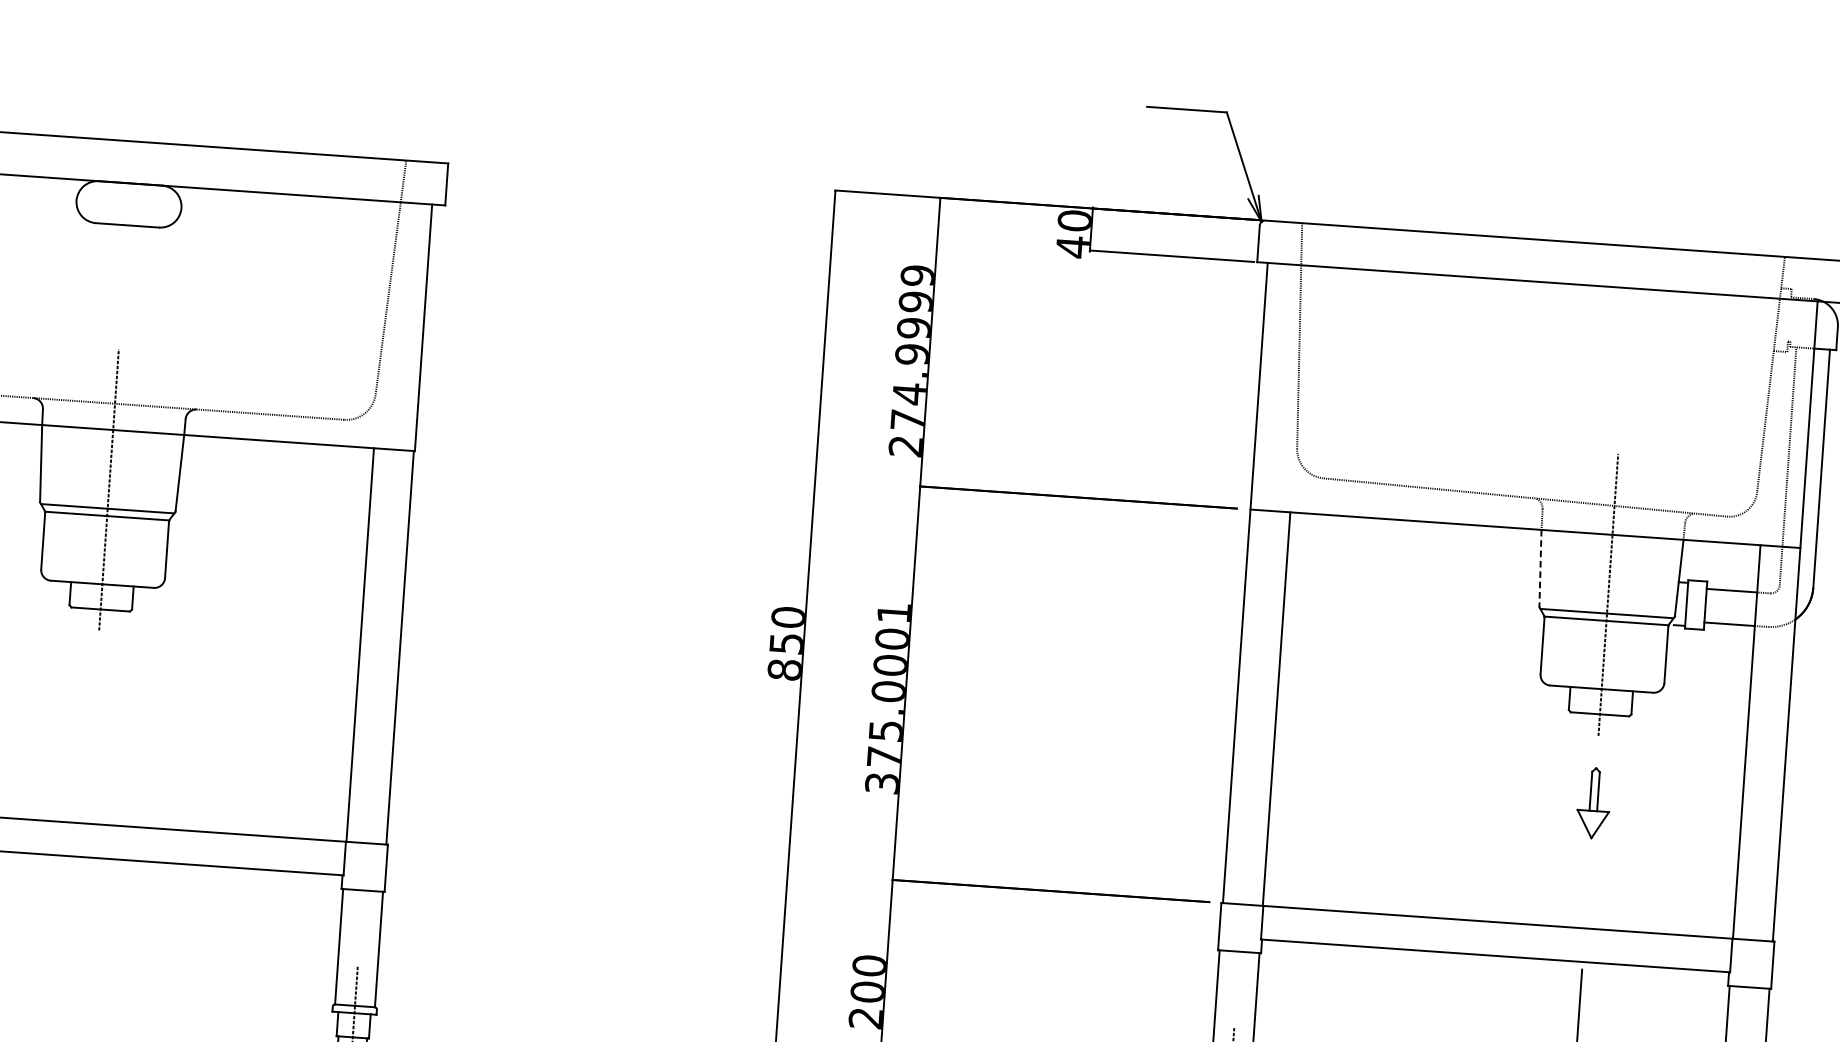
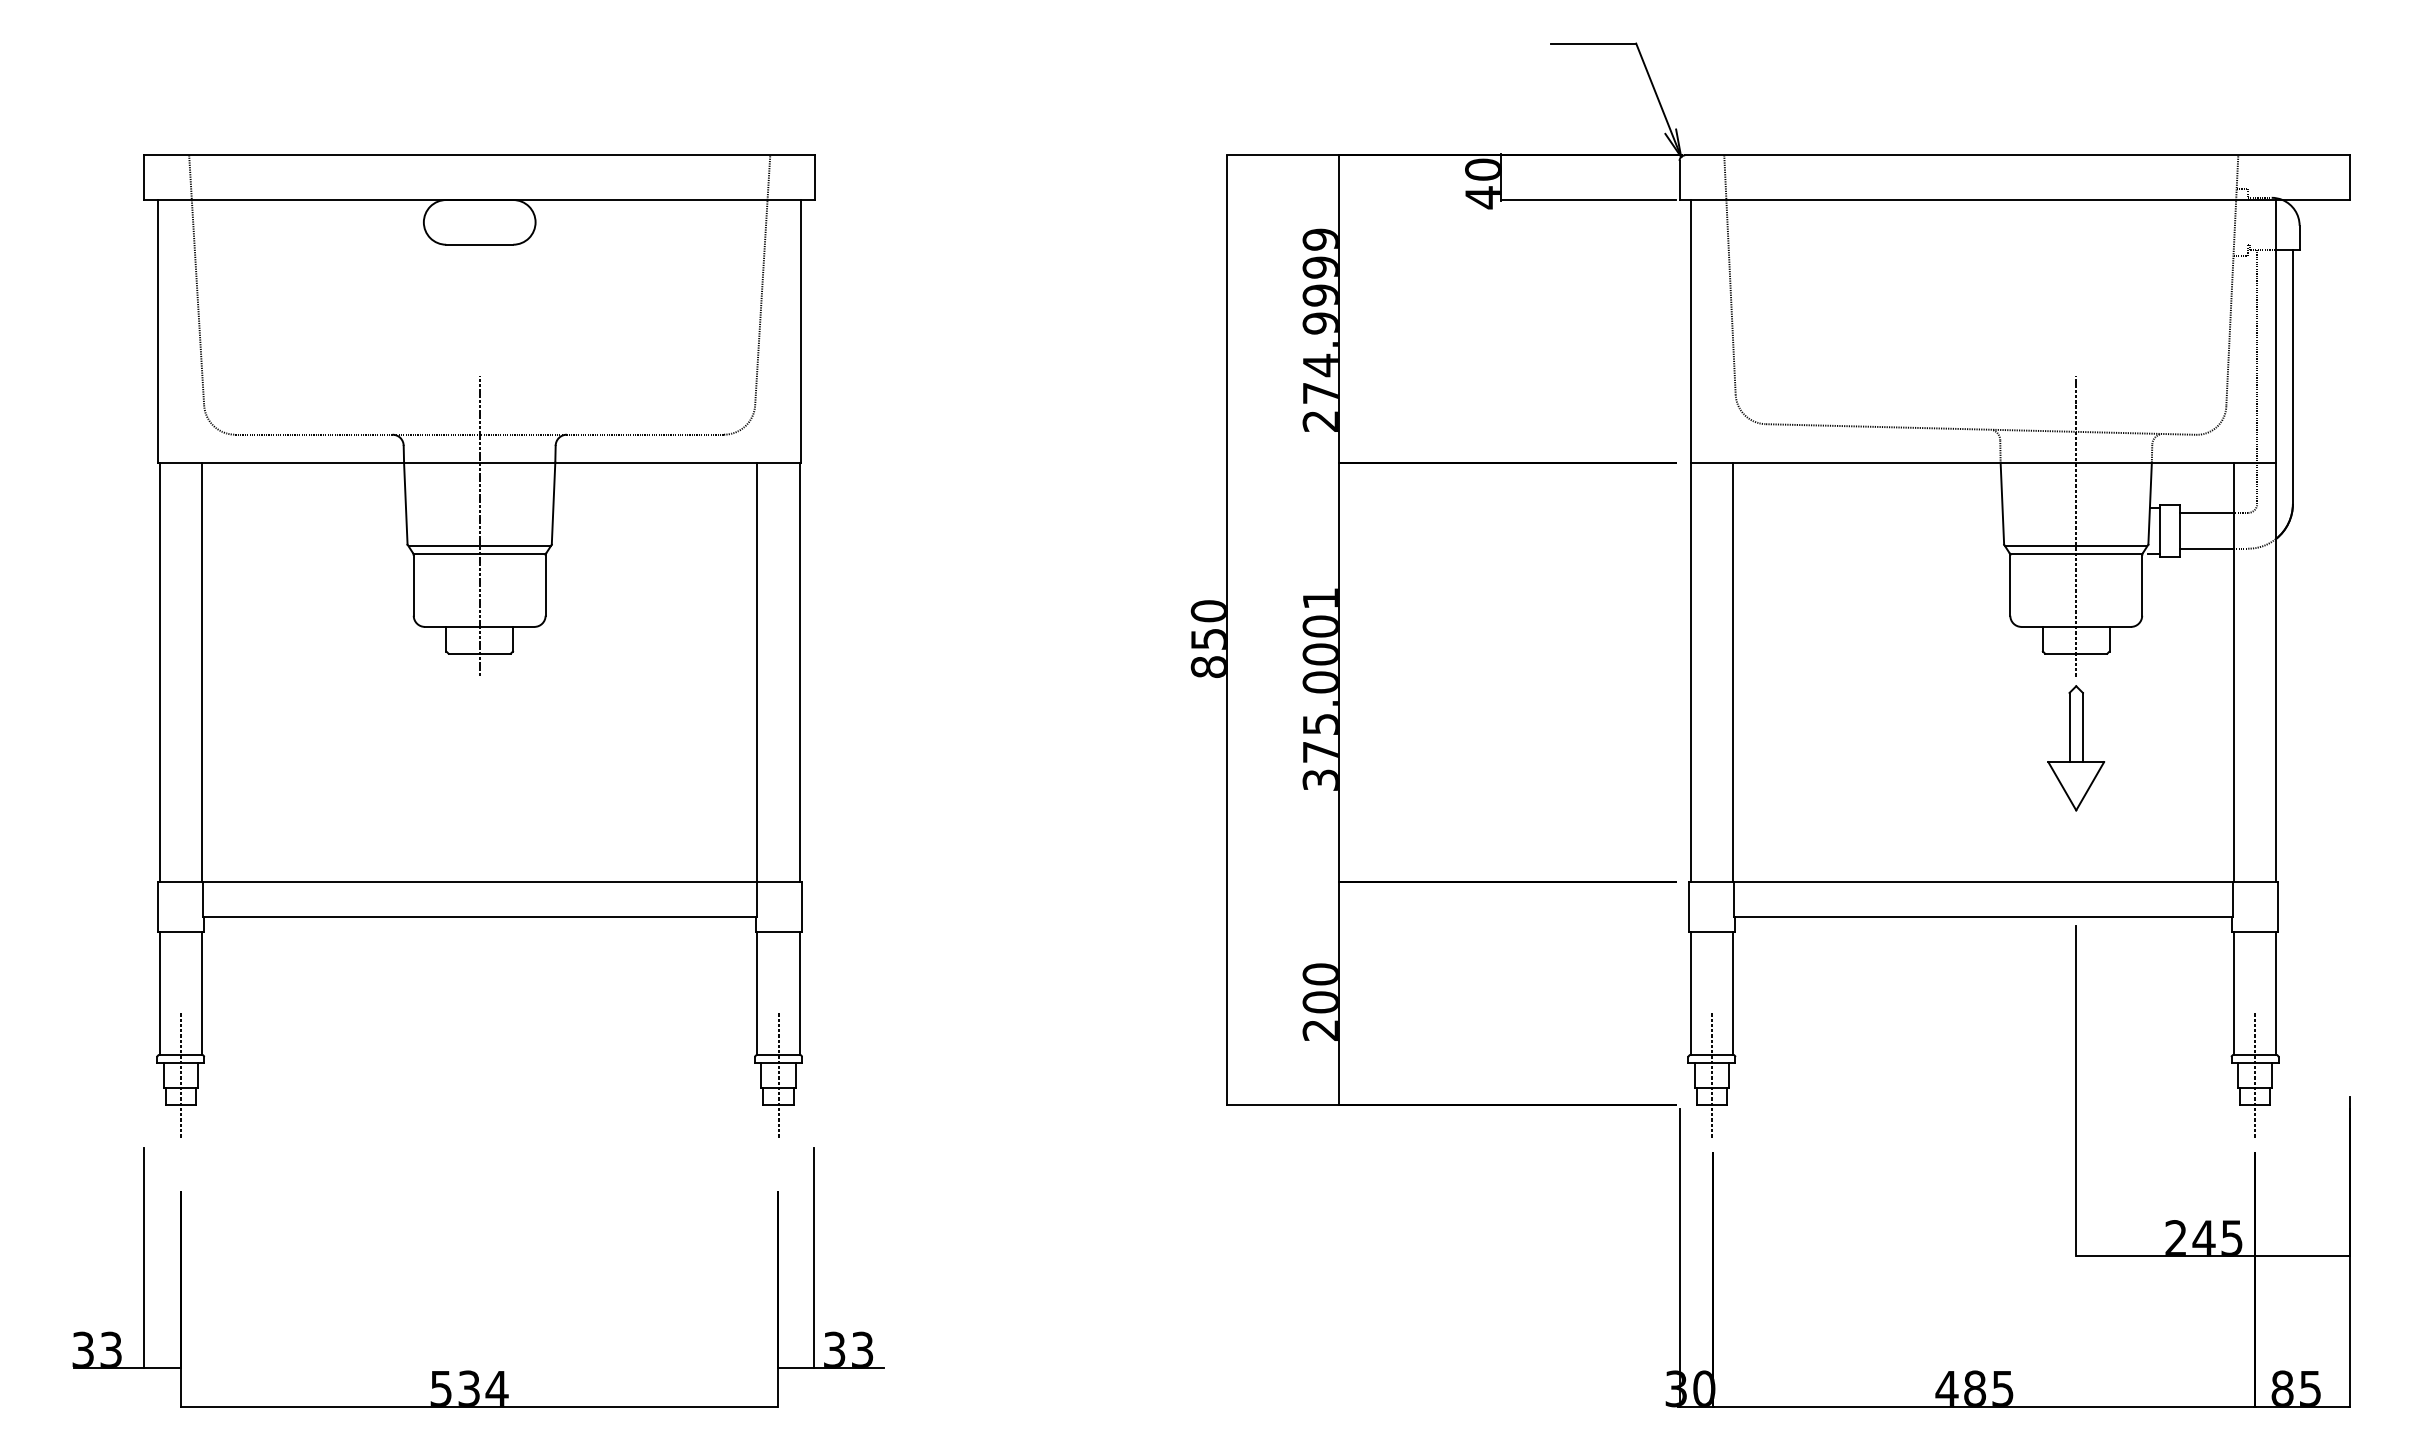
line: (1540, 569) -> (2002, 504), dashed -> solid
part: (1594, 803) -> (2076, 748), size x1.67

